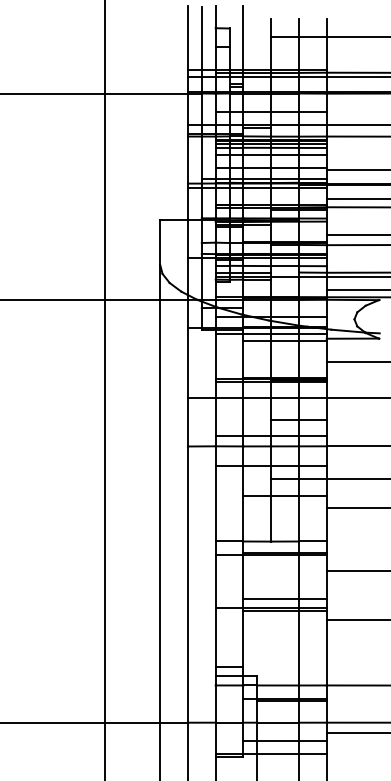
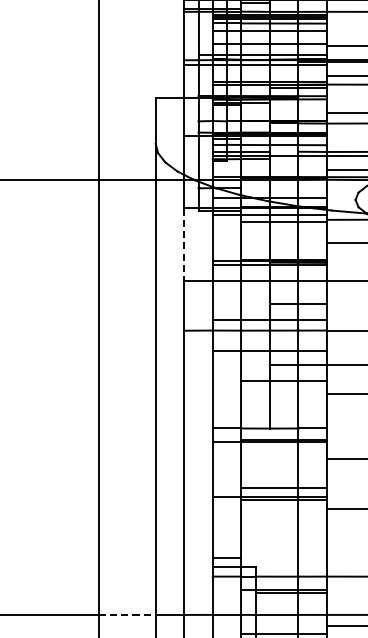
line: (187, 363) -> (183, 245), solid -> dashed
line: (132, 722) -> (127, 614), solid -> dashed

